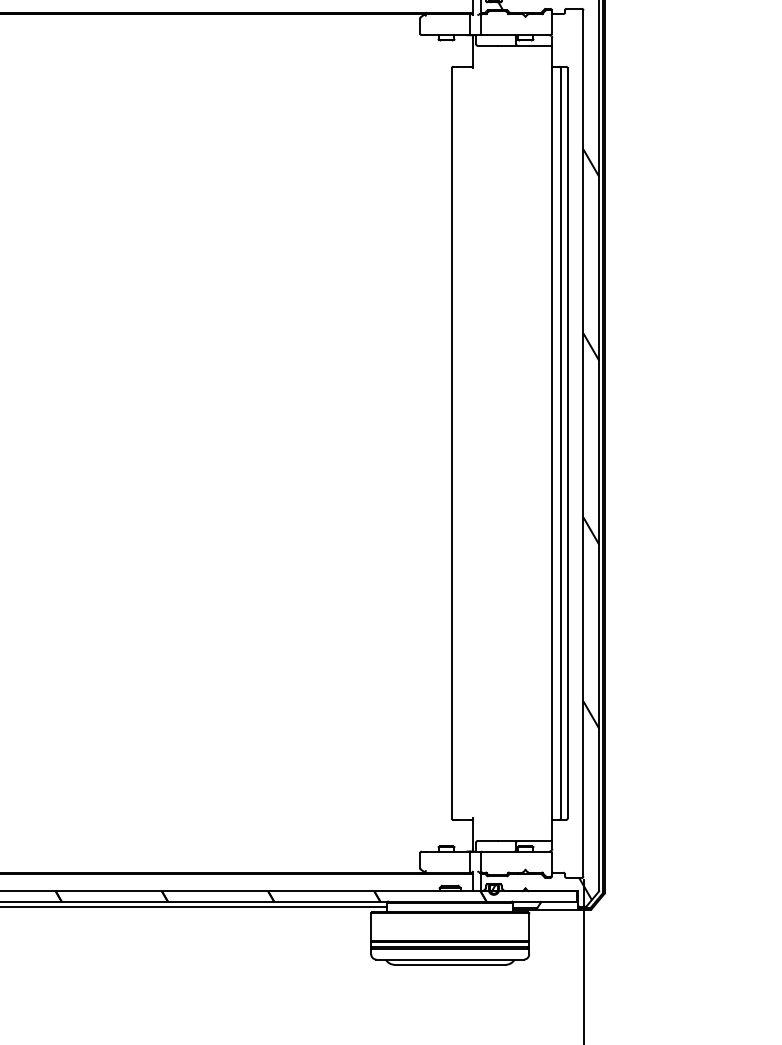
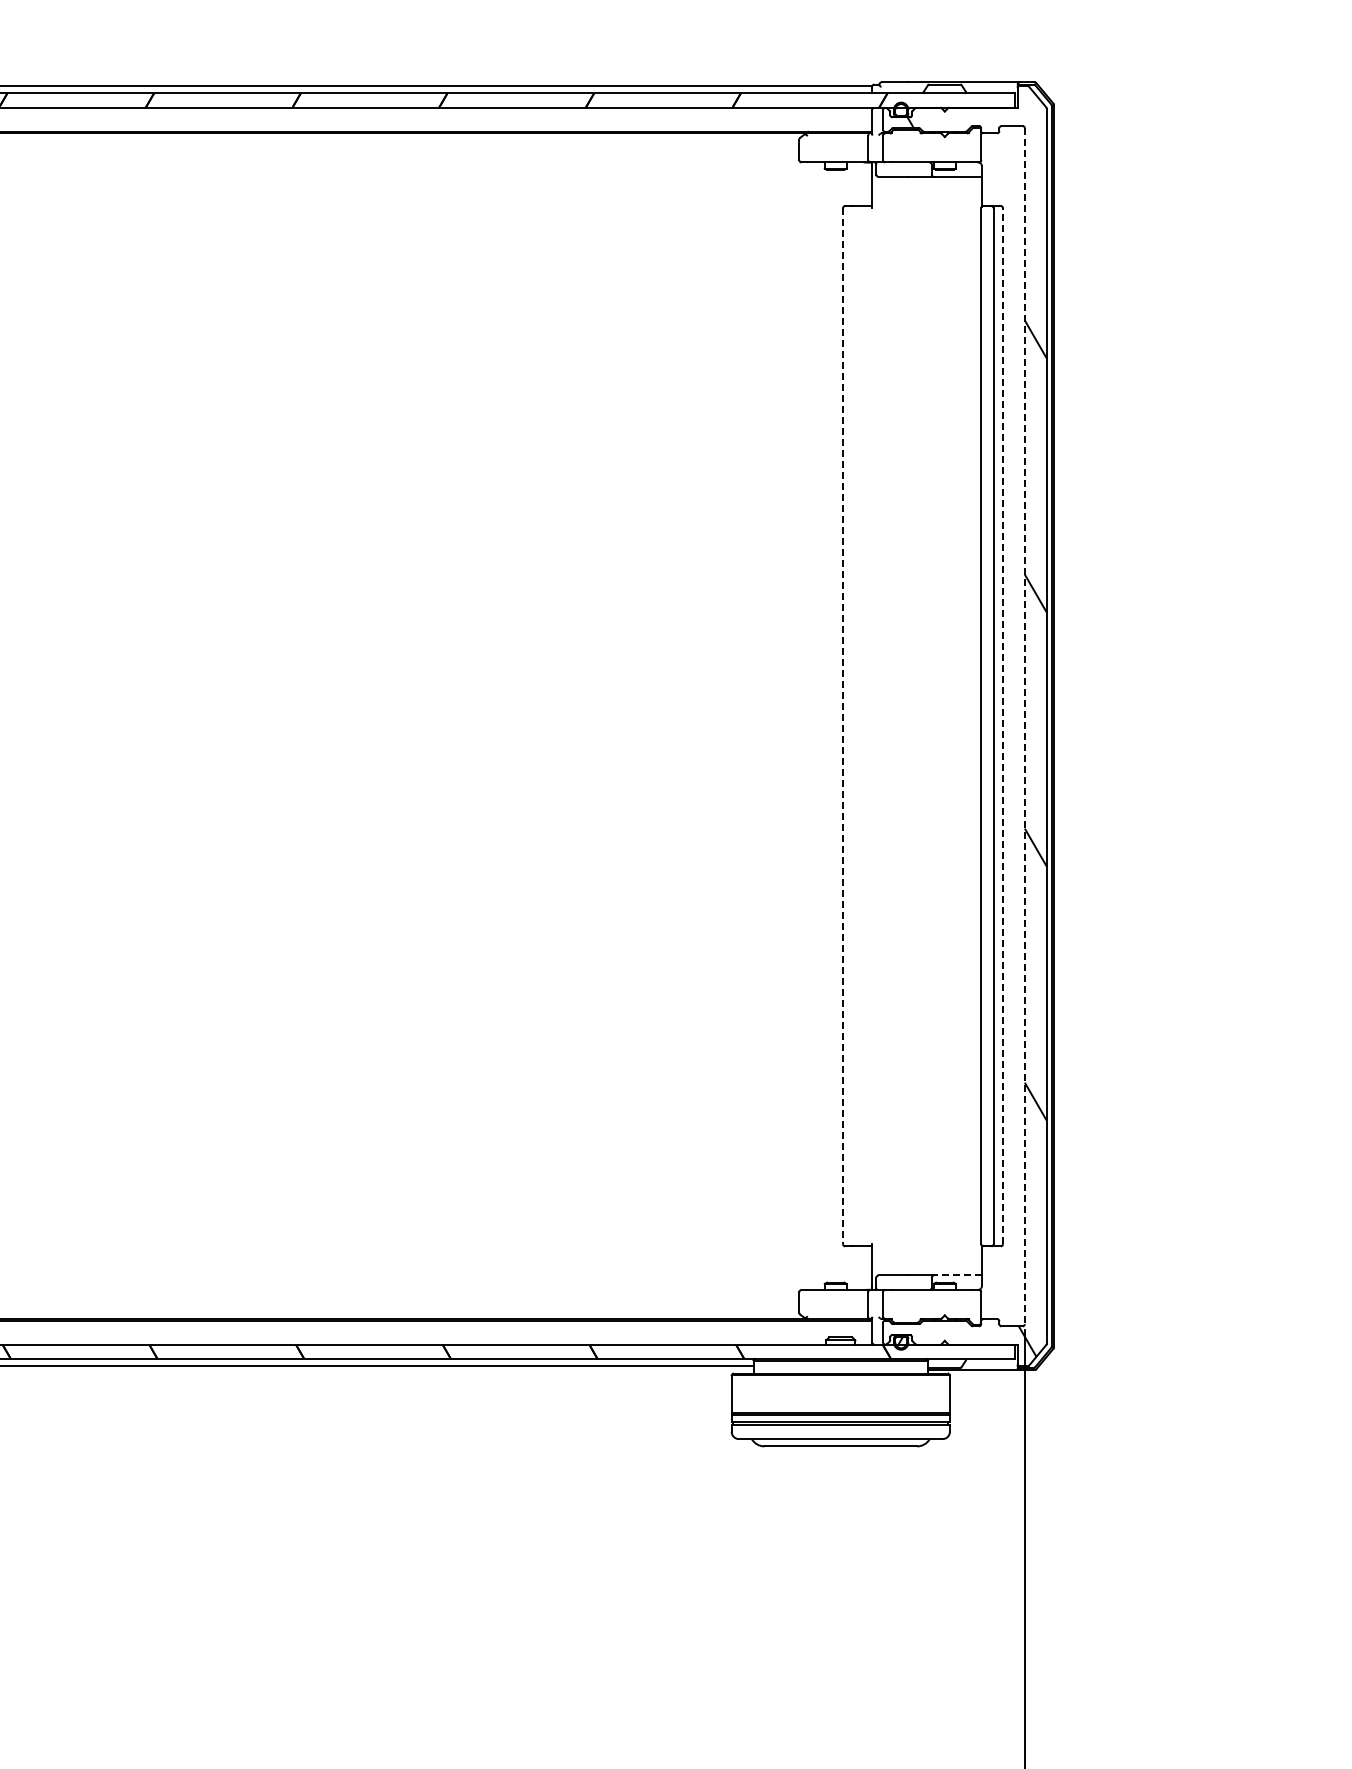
line: (451, 443) -> (842, 726), solid -> dashed
line: (568, 443) -> (1003, 726), solid -> dashed
line: (583, 443) -> (1024, 726), solid -> dashed
line: (535, 841) -> (958, 1275), solid -> dashed

